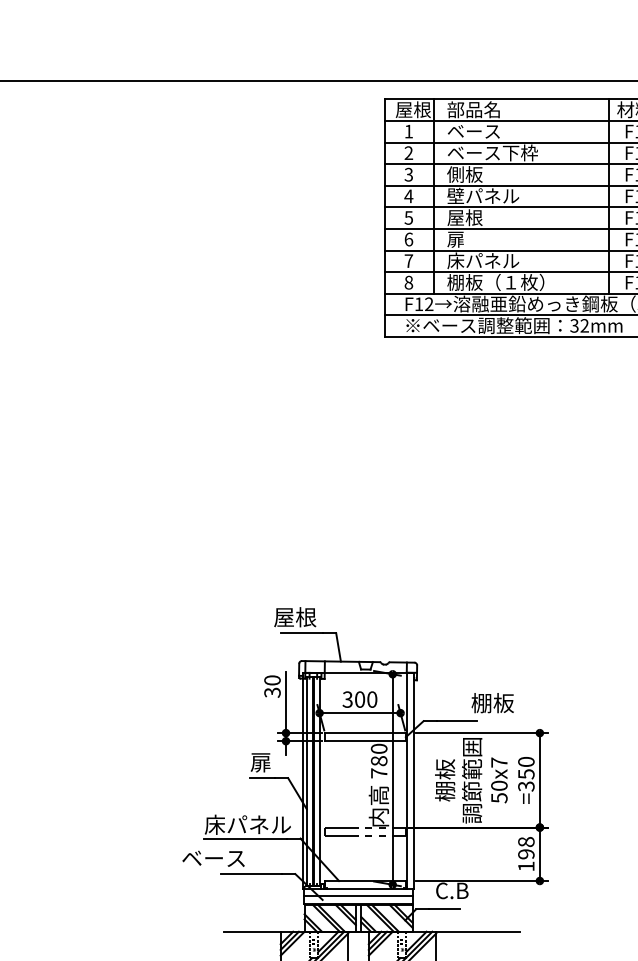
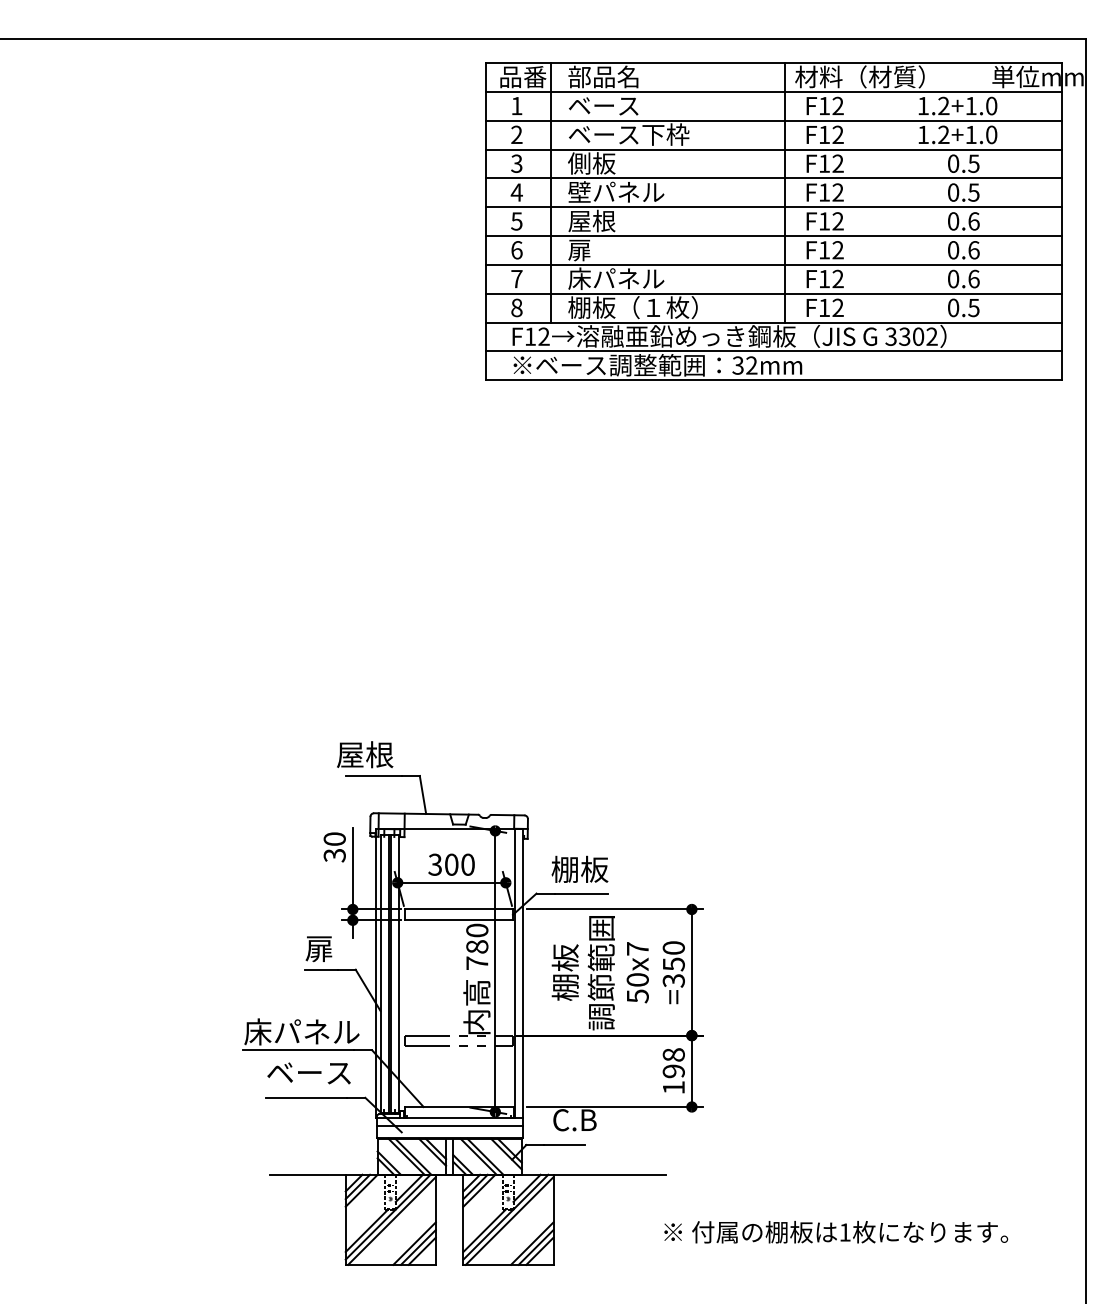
text: (413, 109) -> (522, 76), 屋根 -> 品番
text: (492, 702) -> (579, 868), moved
text: (213, 858) -> (308, 1073), moved

